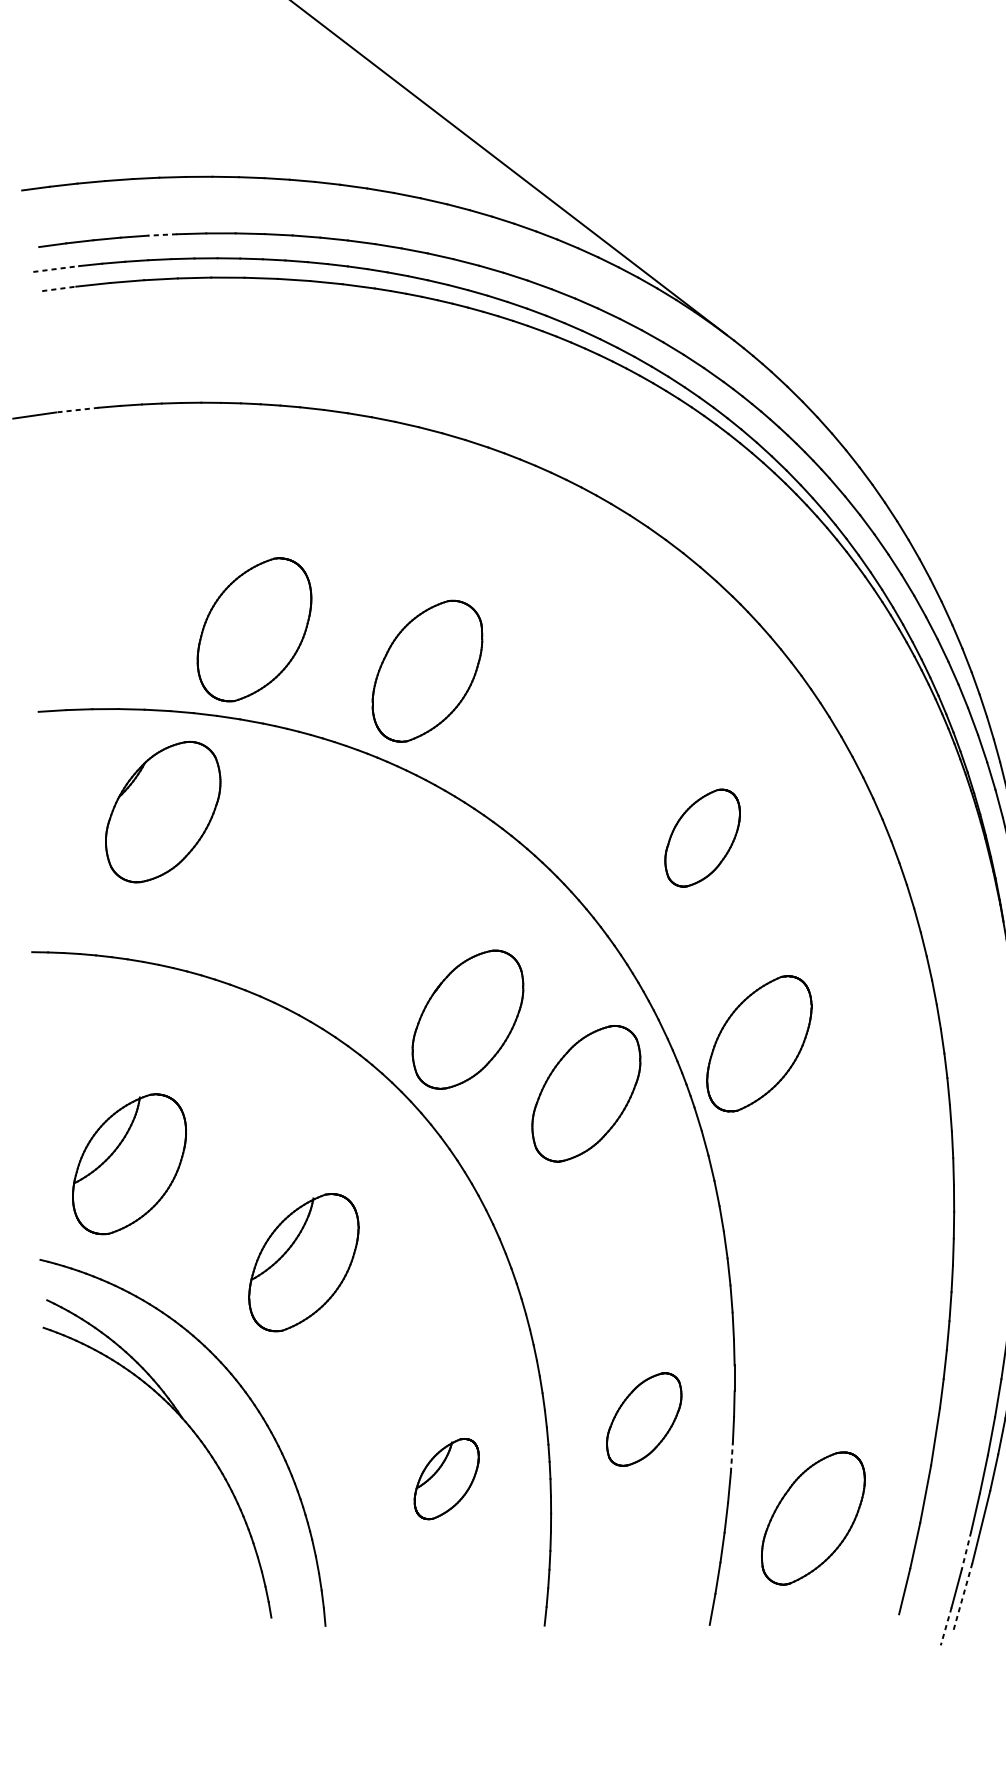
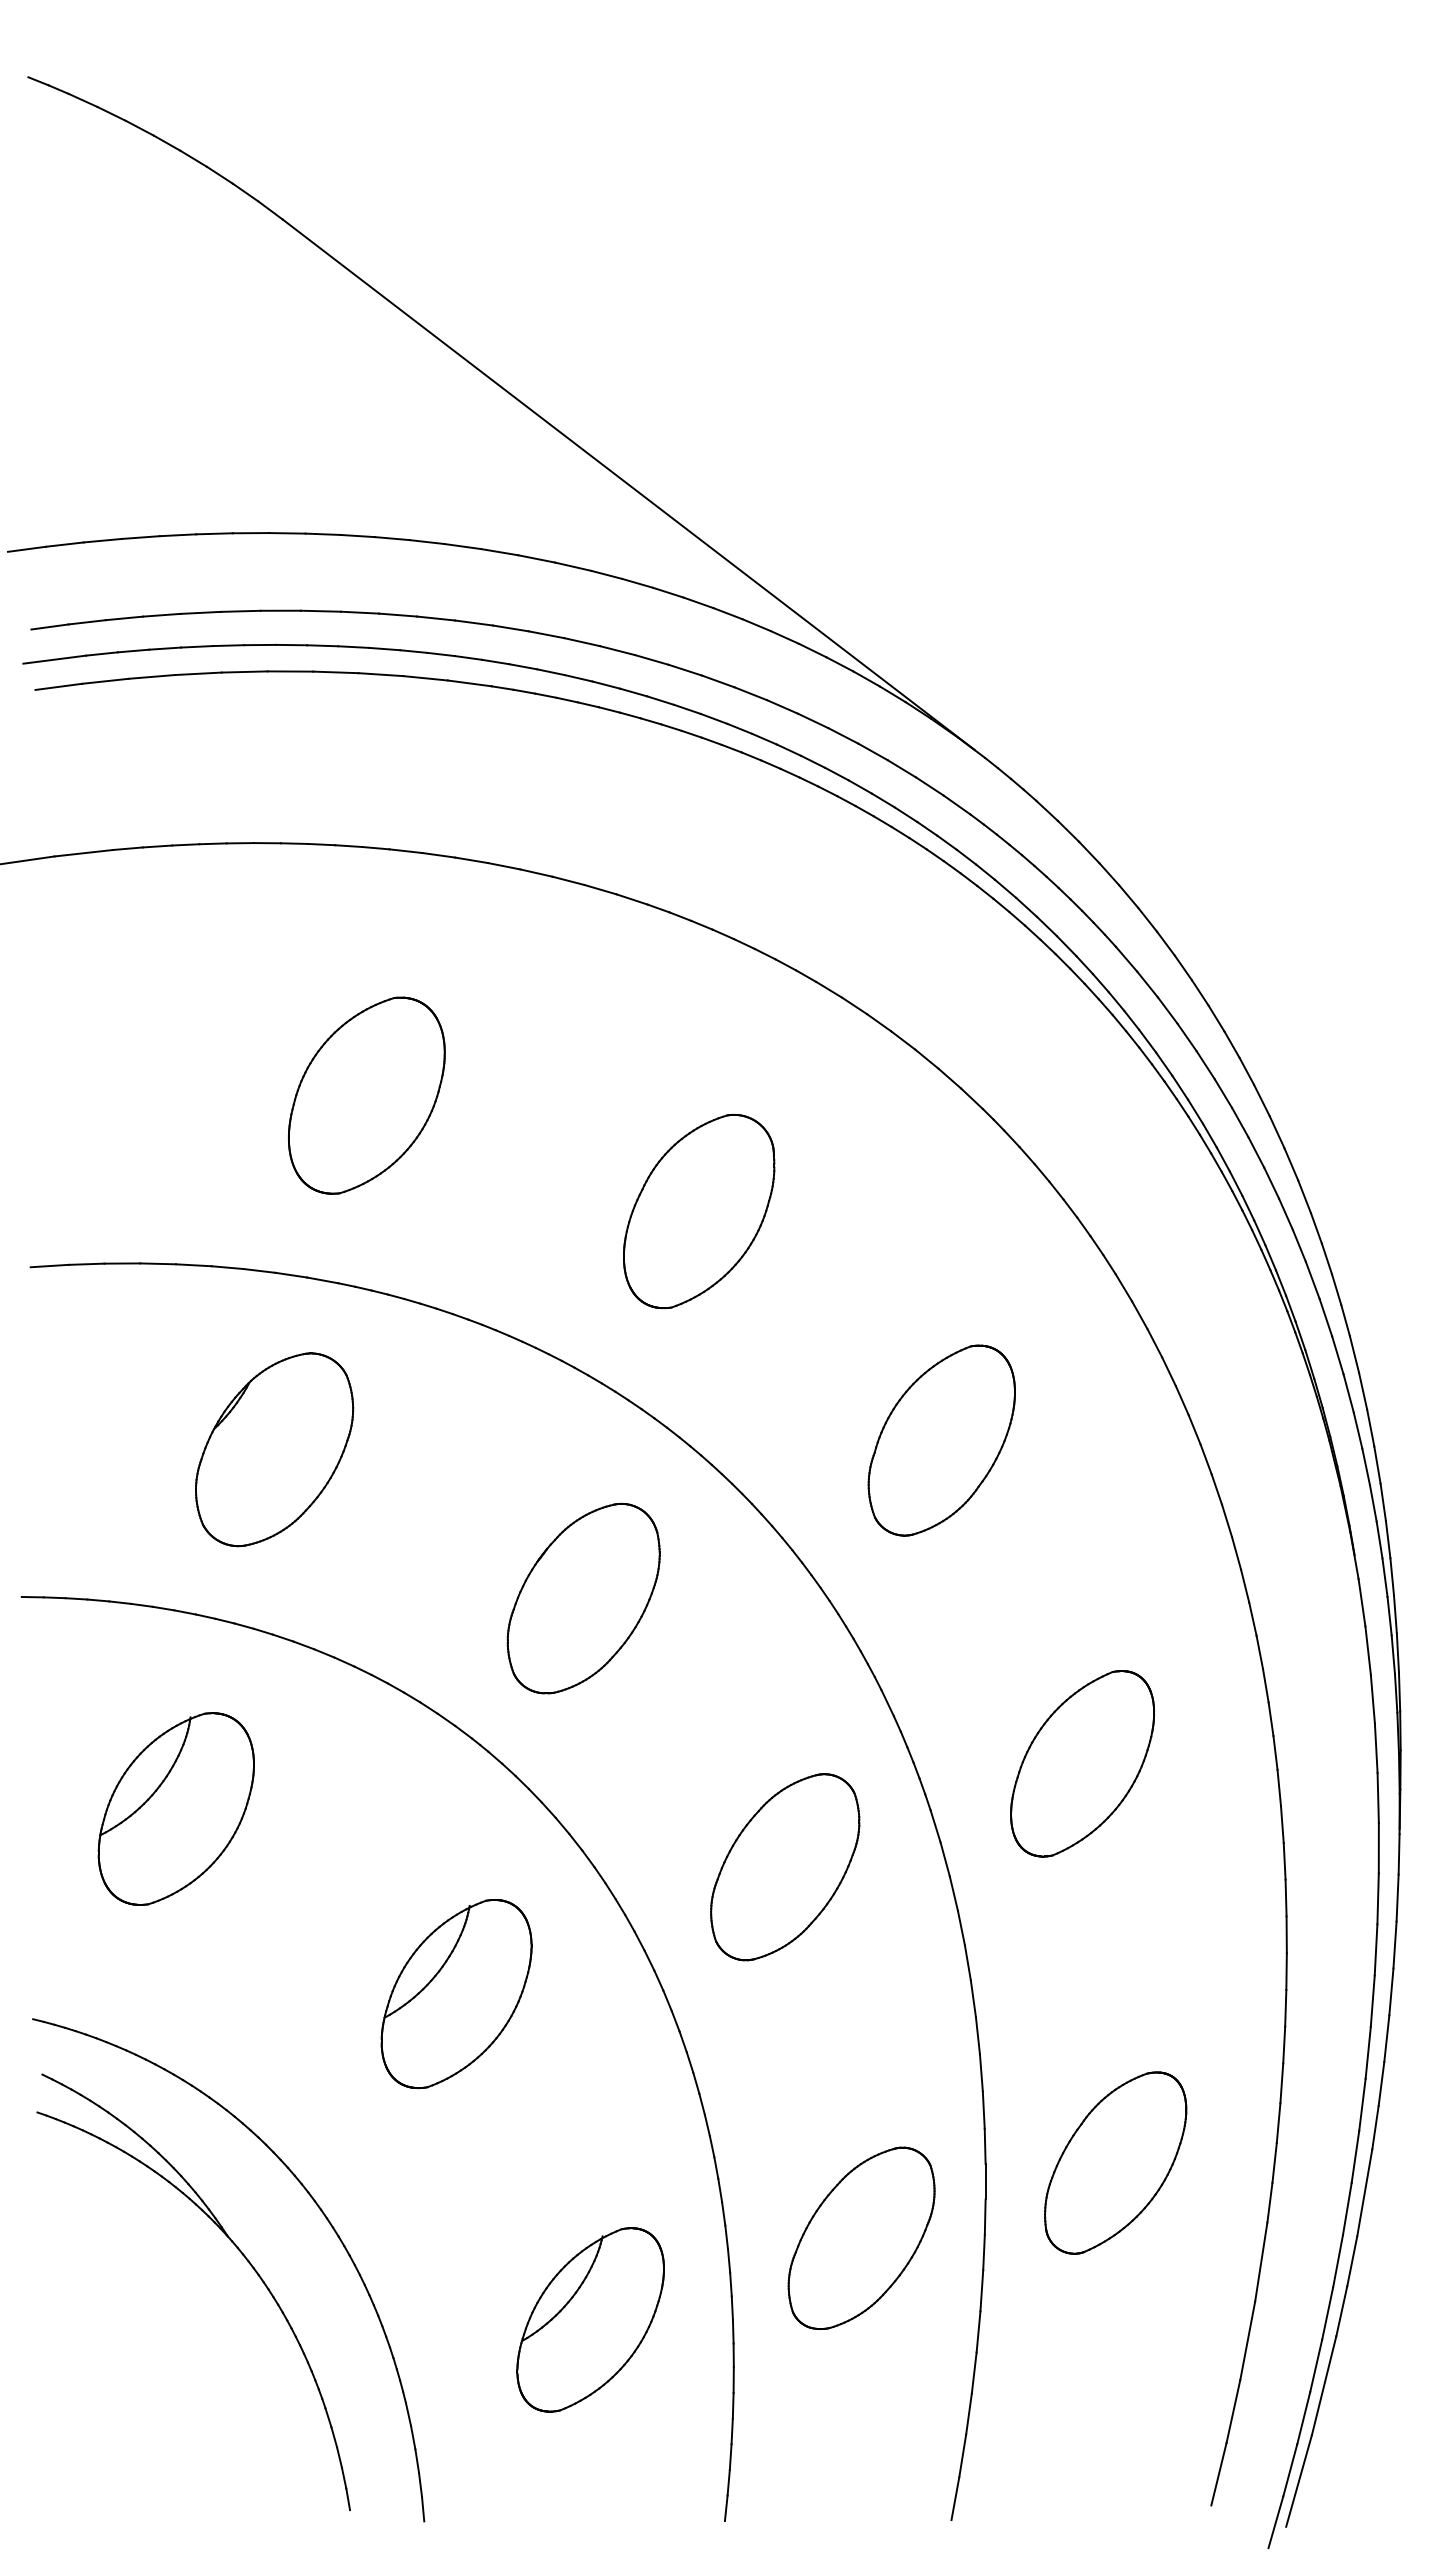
line: (162, 234) -> (200, 612), dashed -> solid
line: (56, 268) -> (54, 659), dashed -> solid
line: (58, 288) -> (58, 686), dashed -> solid
line: (77, 410) -> (83, 853), dashed -> solid
part: (254, 629) -> (366, 1095), moved
part: (427, 671) -> (699, 1211), moved
part: (163, 811) -> (274, 1449), moved
part: (702, 838) -> (941, 1440), size x1.43
part: (467, 1019) -> (583, 1598), moved
part: (759, 1043) -> (1082, 1763), moved
part: (586, 1093) -> (785, 1867), moved
part: (128, 1163) -> (175, 1808), moved
part: (303, 1263) -> (456, 1994), moved
part: (644, 1418) -> (861, 2237), size x1.43
line: (731, 1457) -> (981, 2290), dashed -> solid
part: (446, 1478) -> (590, 2319), size x1.67
part: (813, 1518) -> (1115, 2162), moved
line: (966, 1550) -> (1303, 2418), dashed -> solid
line: (963, 1596) -> (1299, 2481), dashed -> solid
line: (945, 1626) -> (1275, 2522), dashed -> solid

